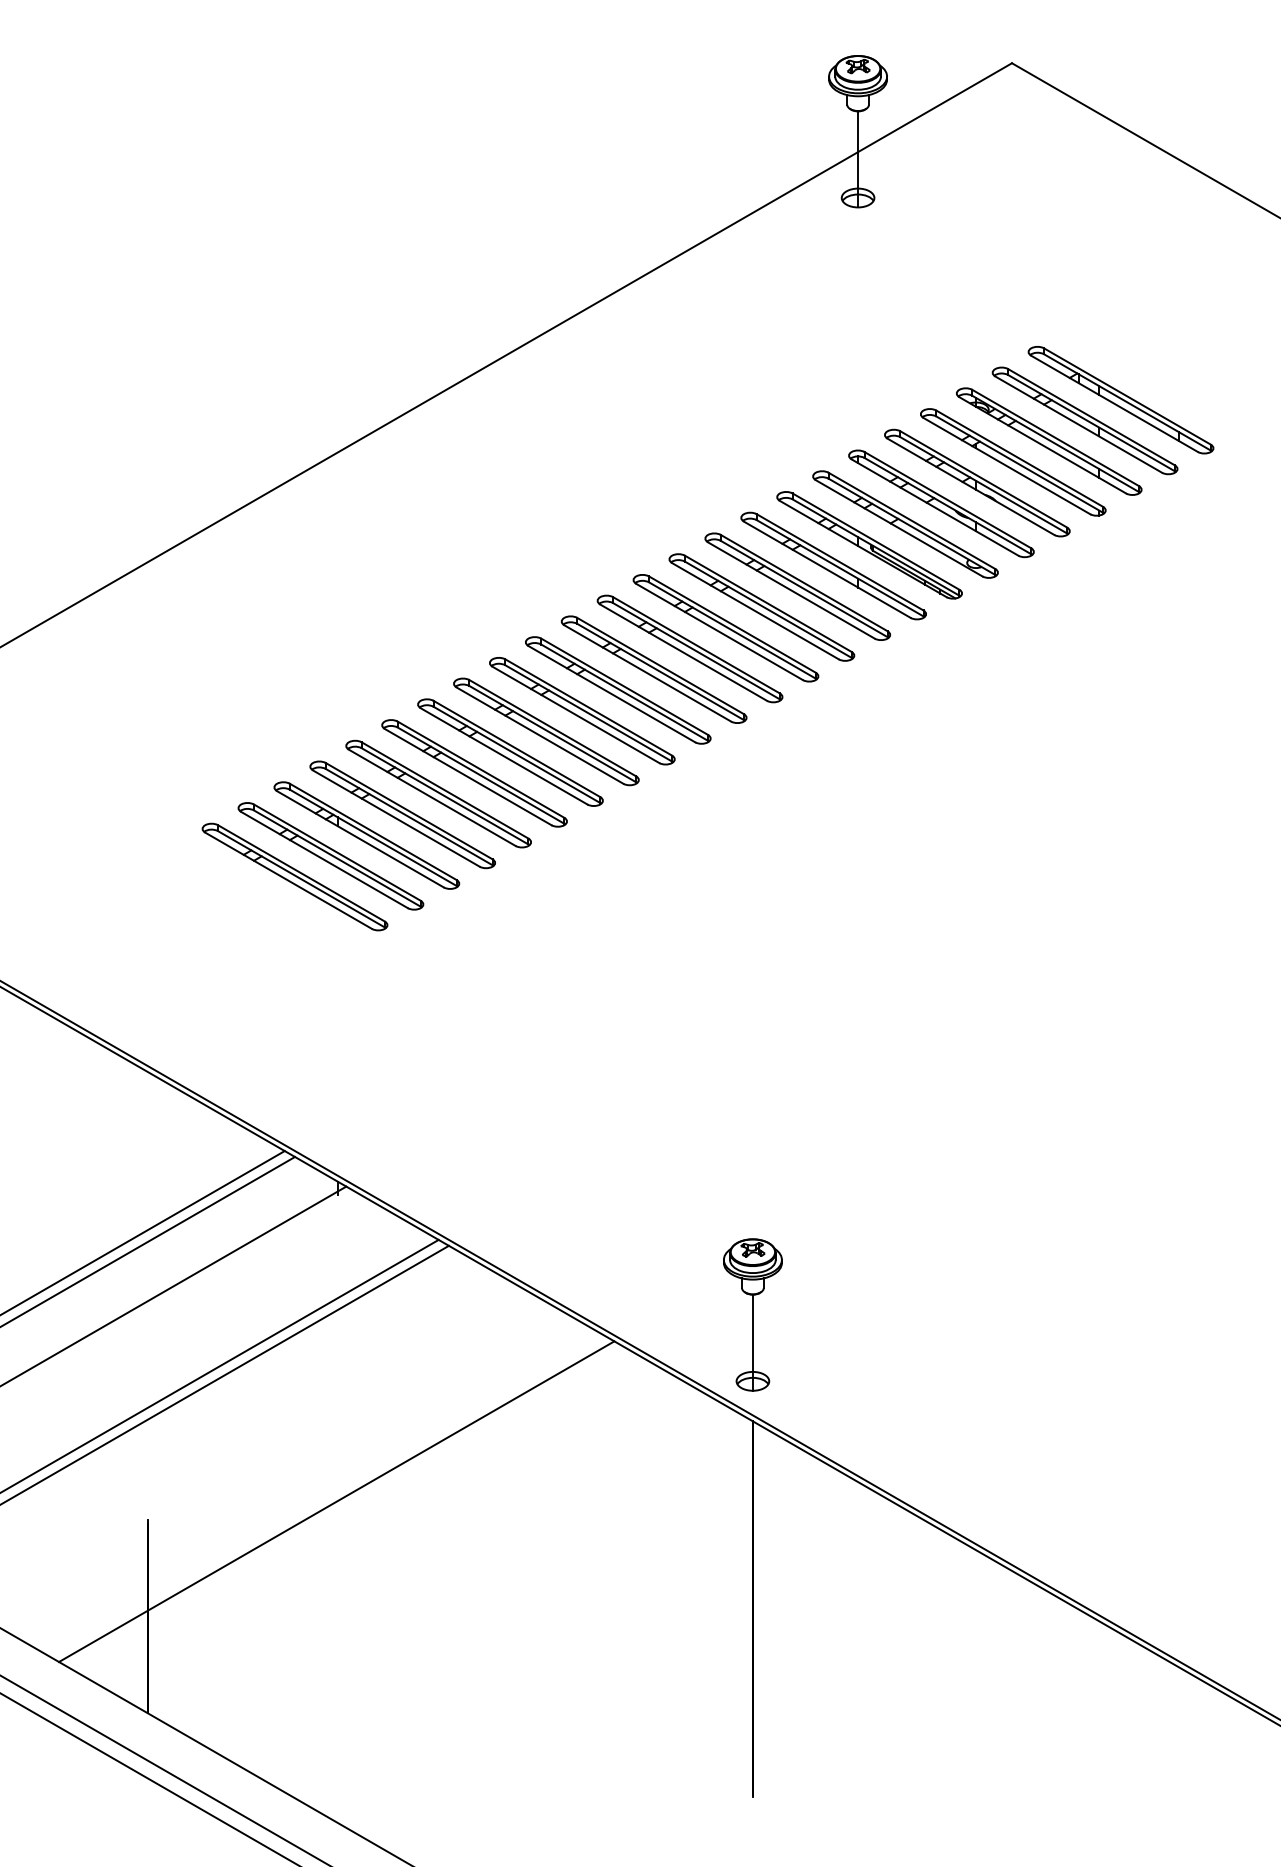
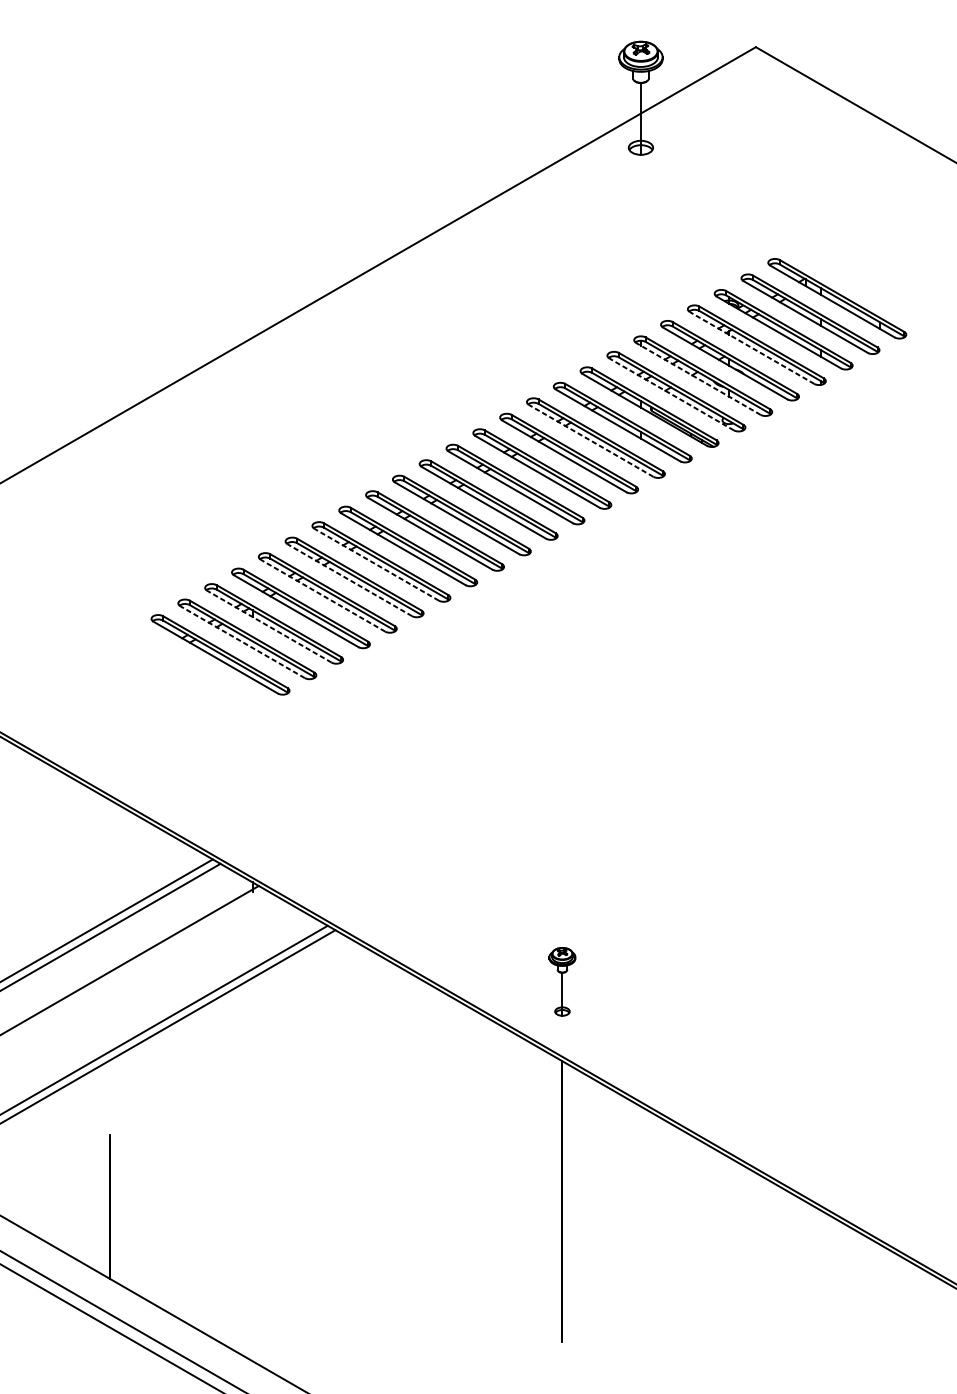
line: (1006, 465) -> (751, 347), solid -> dashed
line: (934, 507) -> (698, 378), solid -> dashed
line: (898, 528) -> (671, 394), solid -> dashed
line: (790, 590) -> (590, 440), solid -> dashed
line: (503, 756) -> (376, 564), solid -> dashed
line: (467, 776) -> (349, 579), solid -> dashed
line: (431, 797) -> (322, 595), solid -> dashed
line: (360, 839) -> (269, 626), solid -> dashed
line: (324, 859) -> (242, 641), solid -> dashed
part: (752, 1314) -> (562, 981), size x0.6
line: (336, 1501) -> (251, 1121), removed

